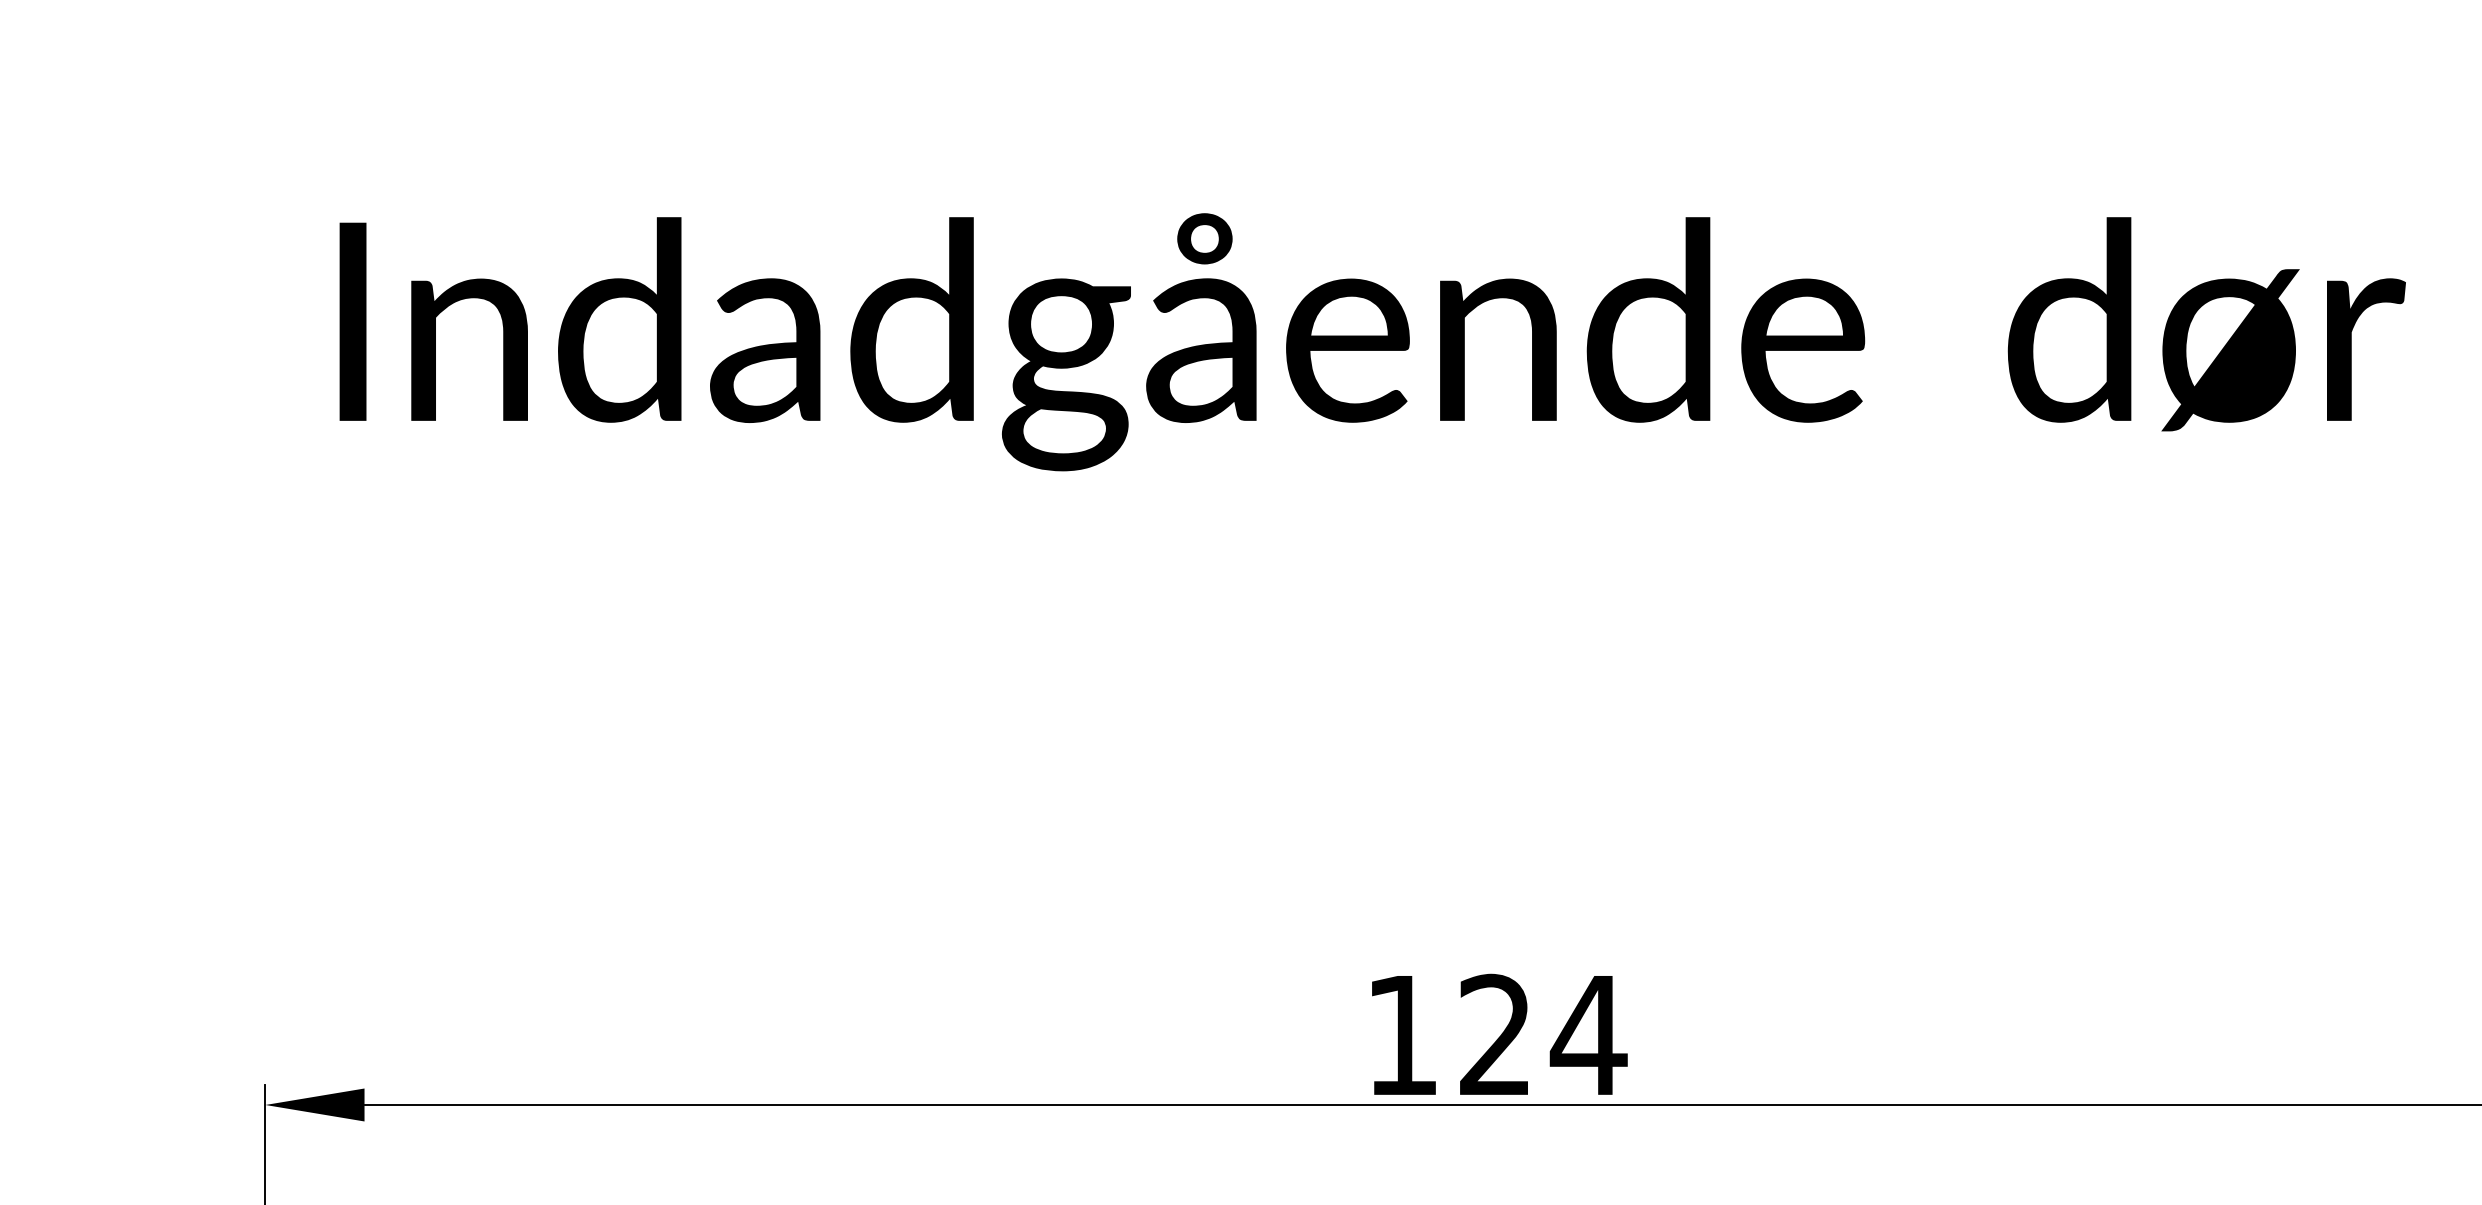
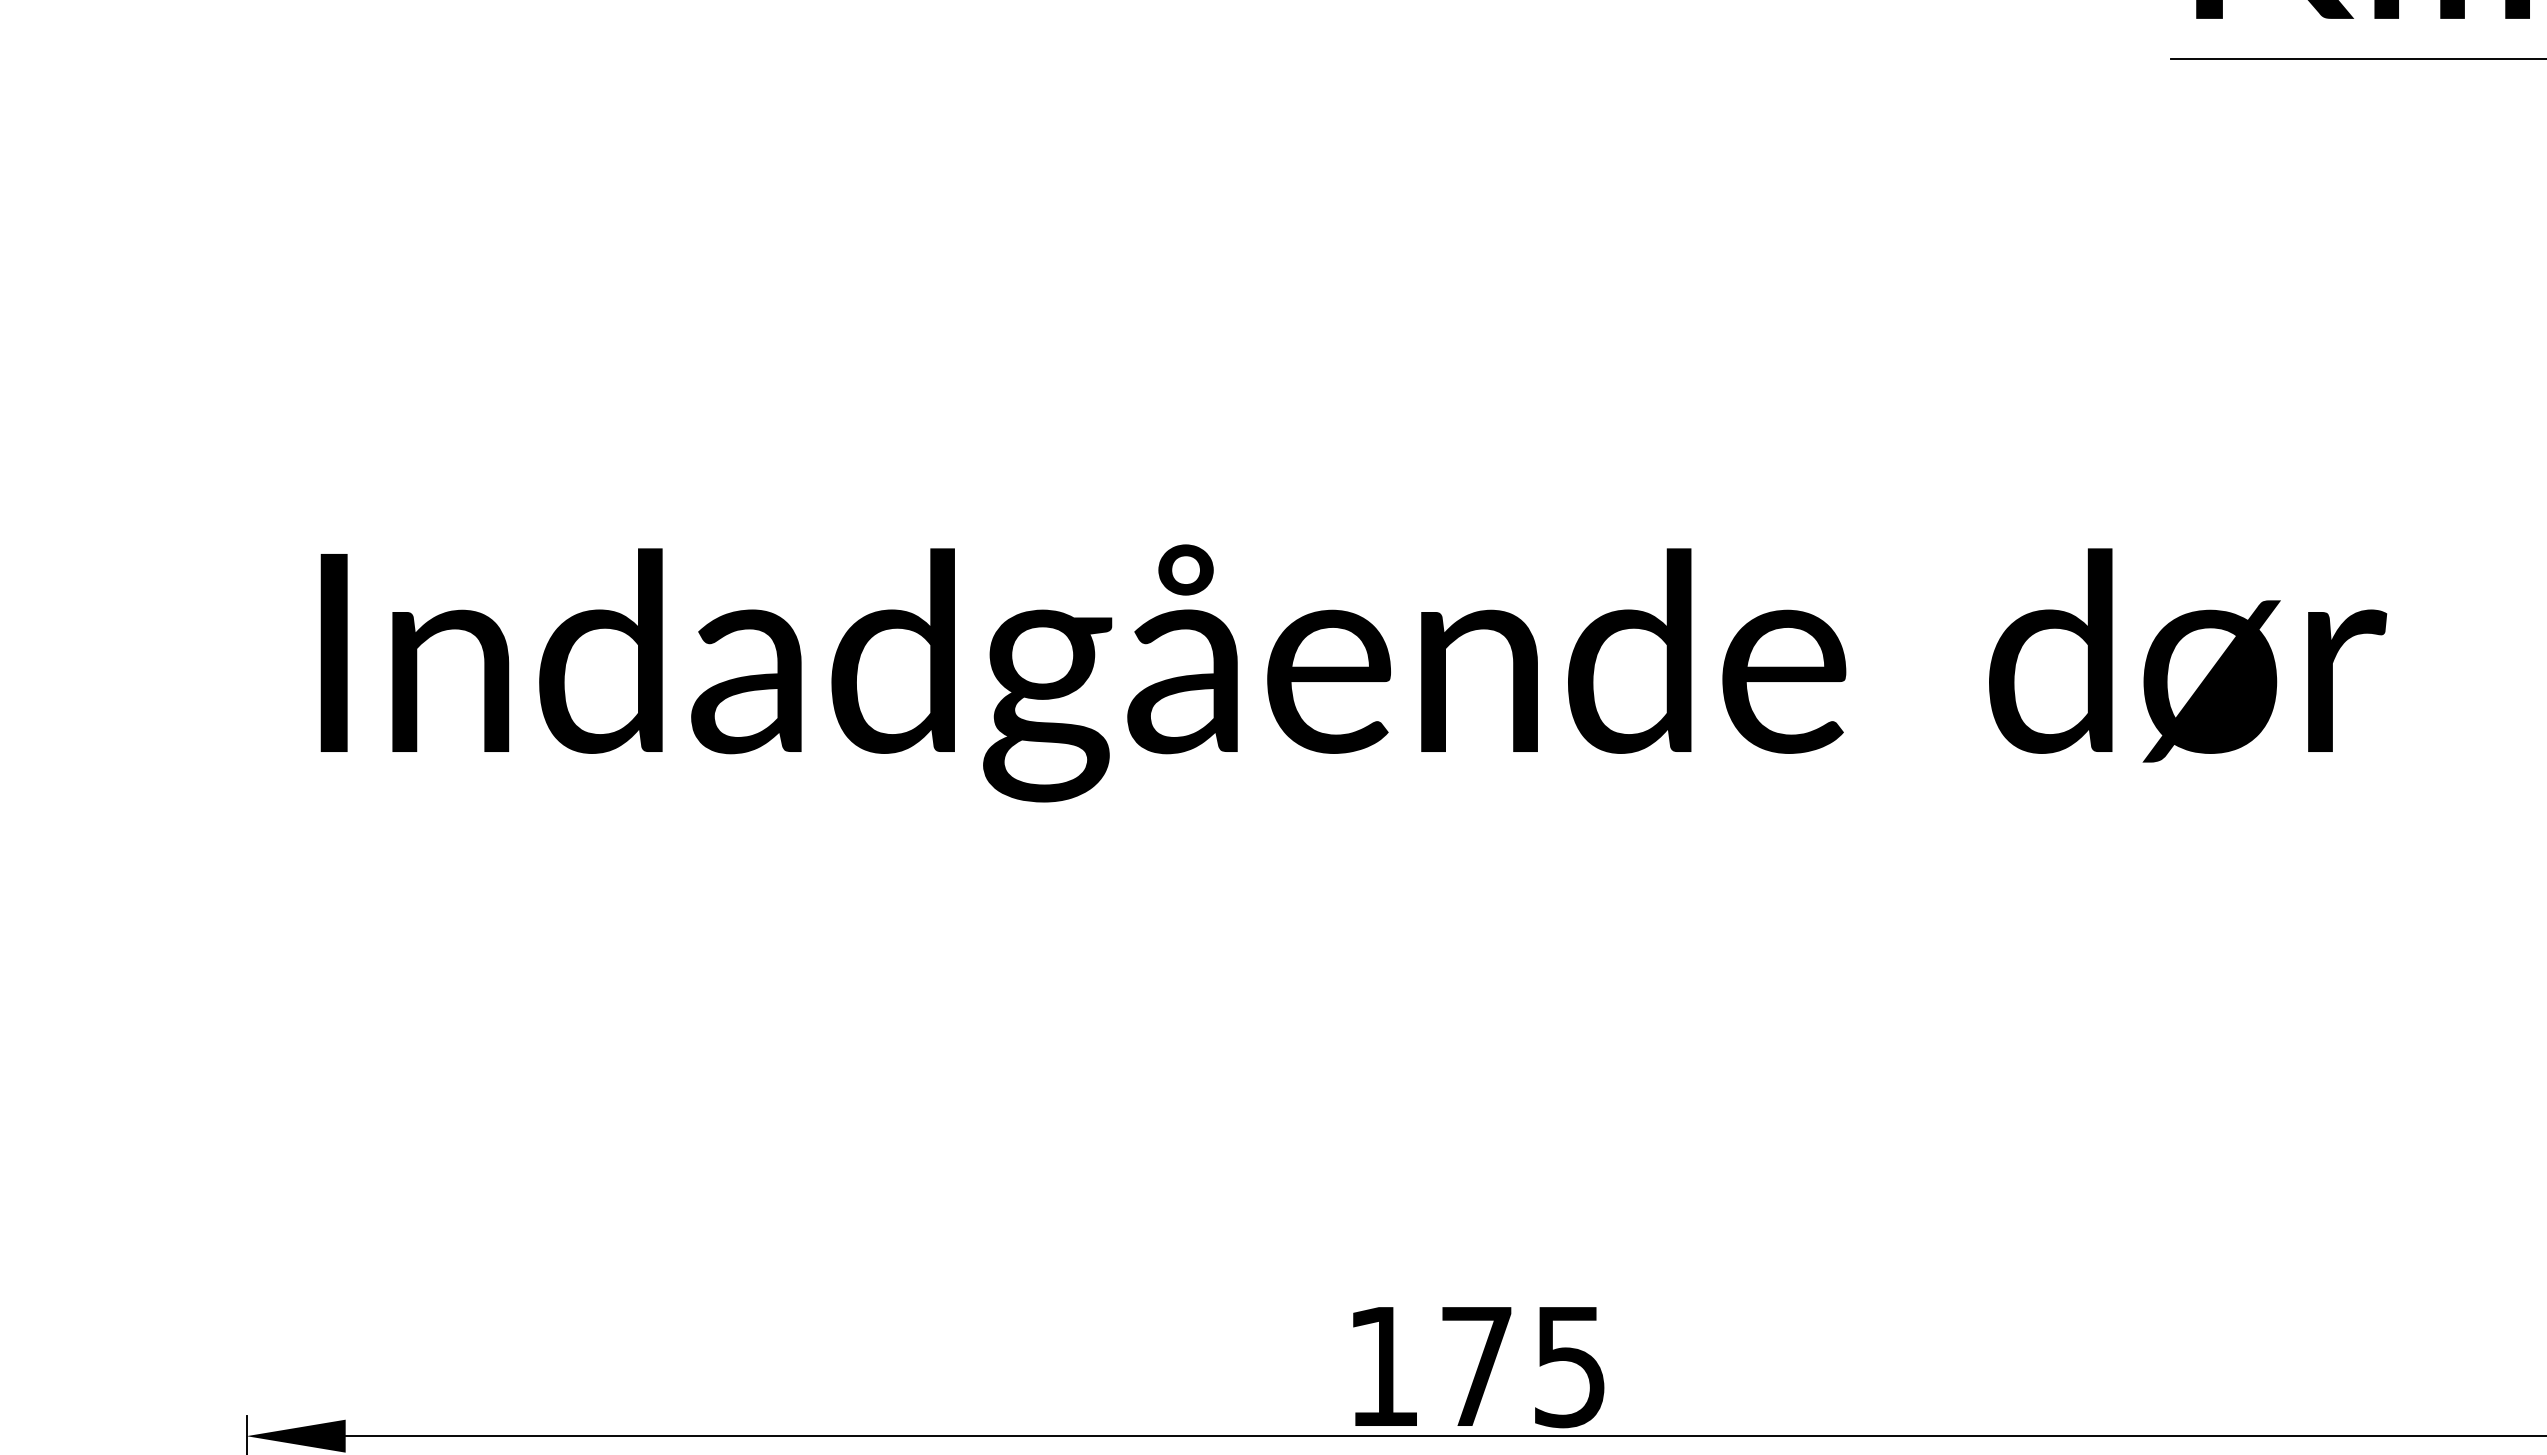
text: (1543, 1035) -> (1524, 1366), 124 -> 175

